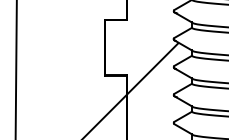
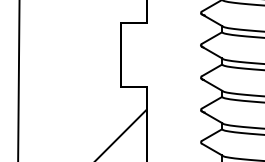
hatch: (152, 68) -> (176, 79), removed

